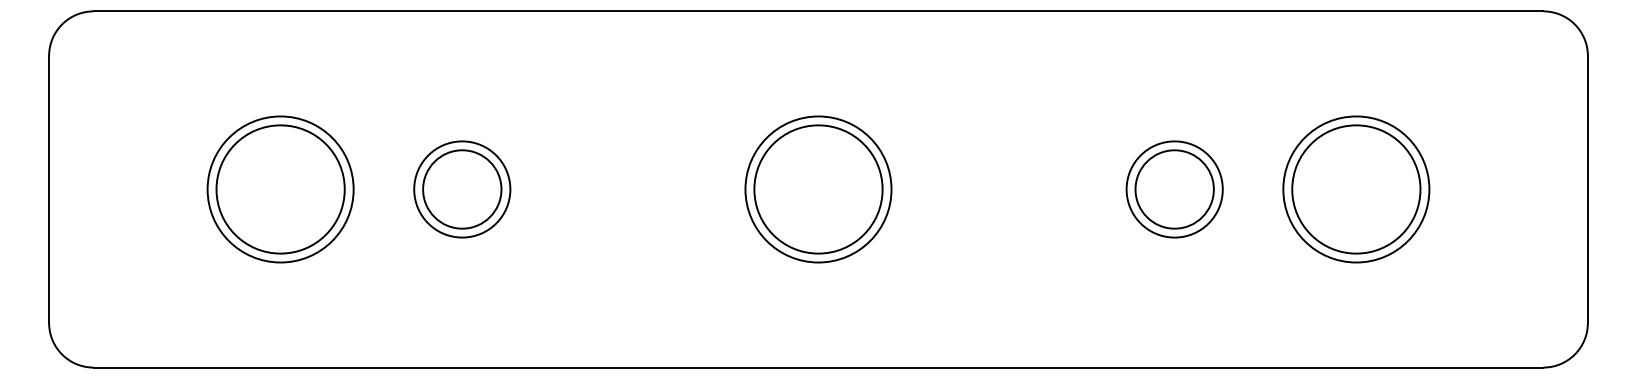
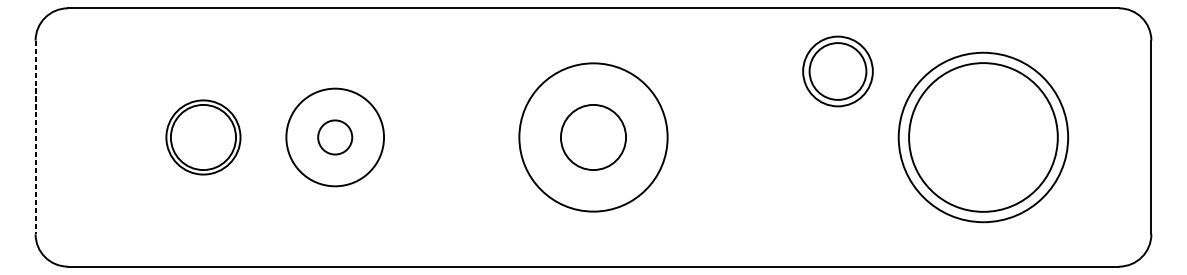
line: (49, 189) -> (35, 137), solid -> dashed
part: (280, 189) -> (203, 137), size x0.7
circle: (462, 189) -> (335, 137), size x0.6
circle: (462, 189) -> (335, 137), size x1.4
circle: (818, 189) -> (593, 137), size x0.7
circle: (818, 189) -> (593, 137), size x1.4
part: (1174, 189) -> (837, 71), moved
part: (1356, 189) -> (983, 137), size x1.6

